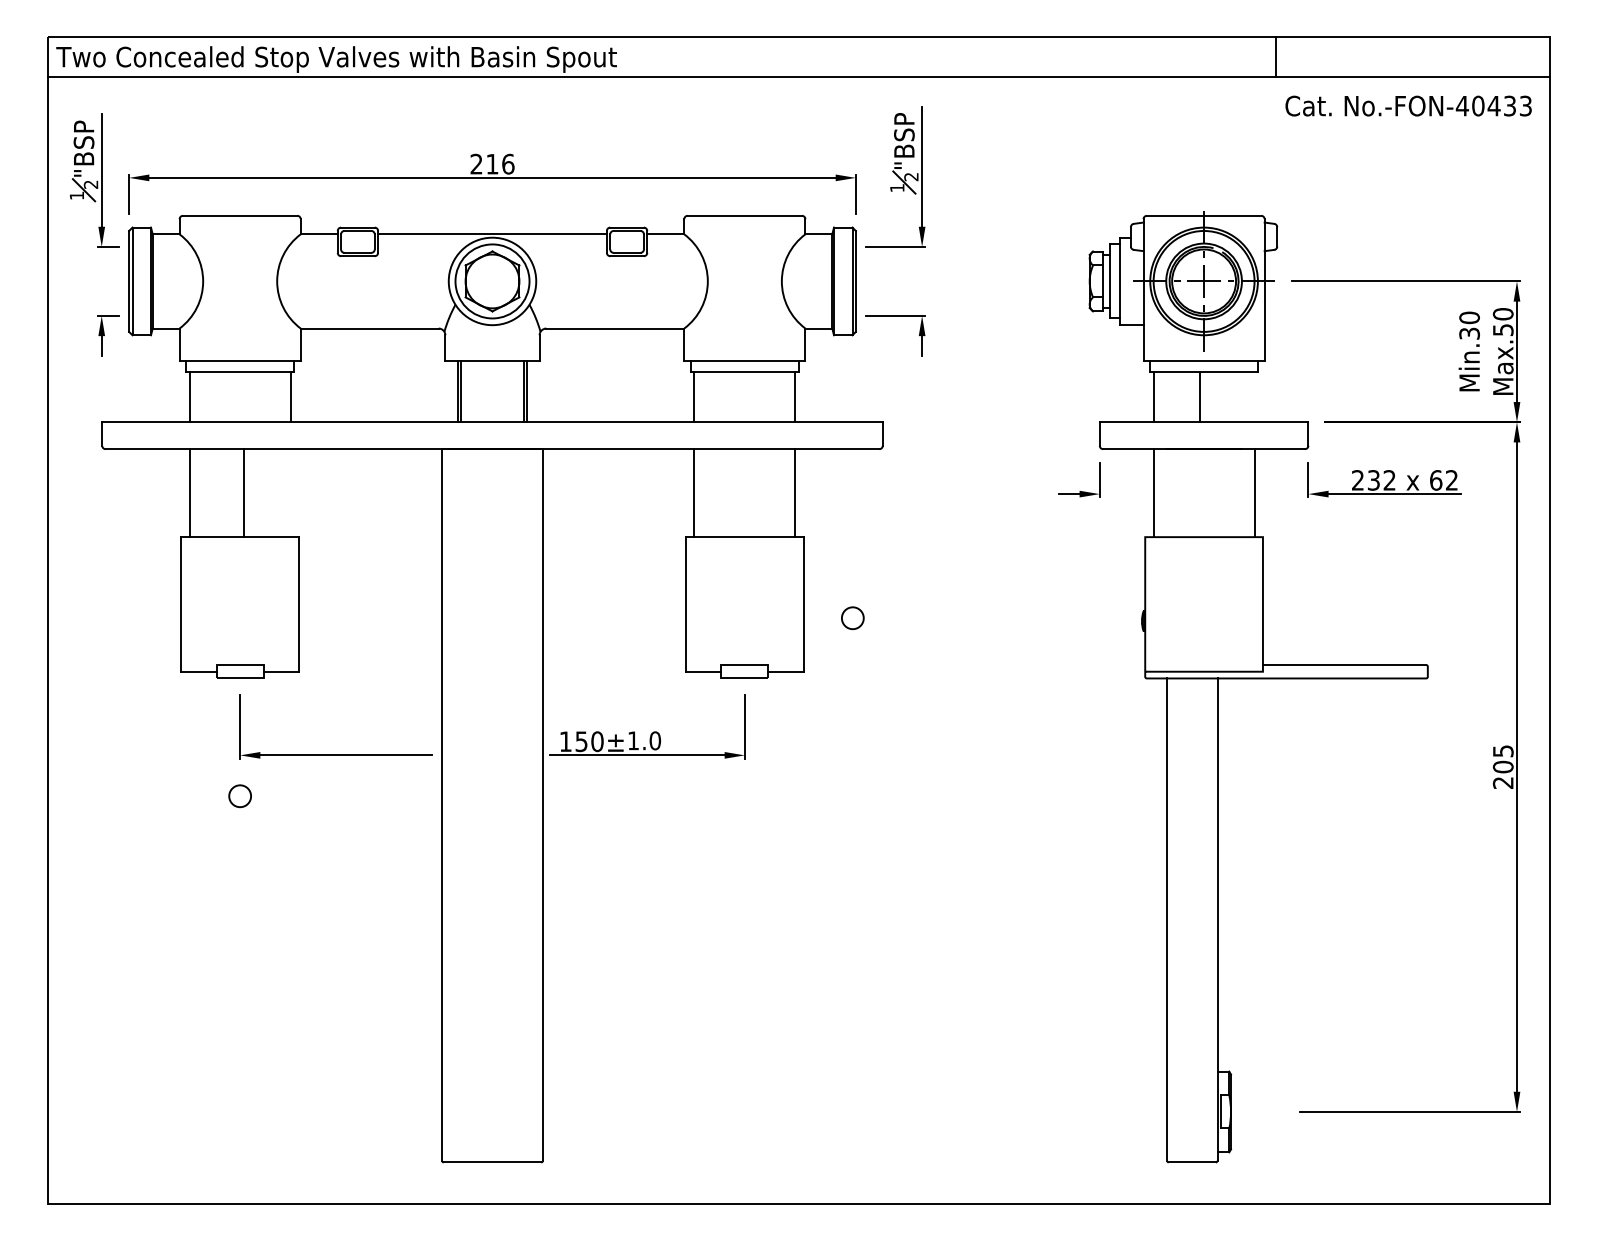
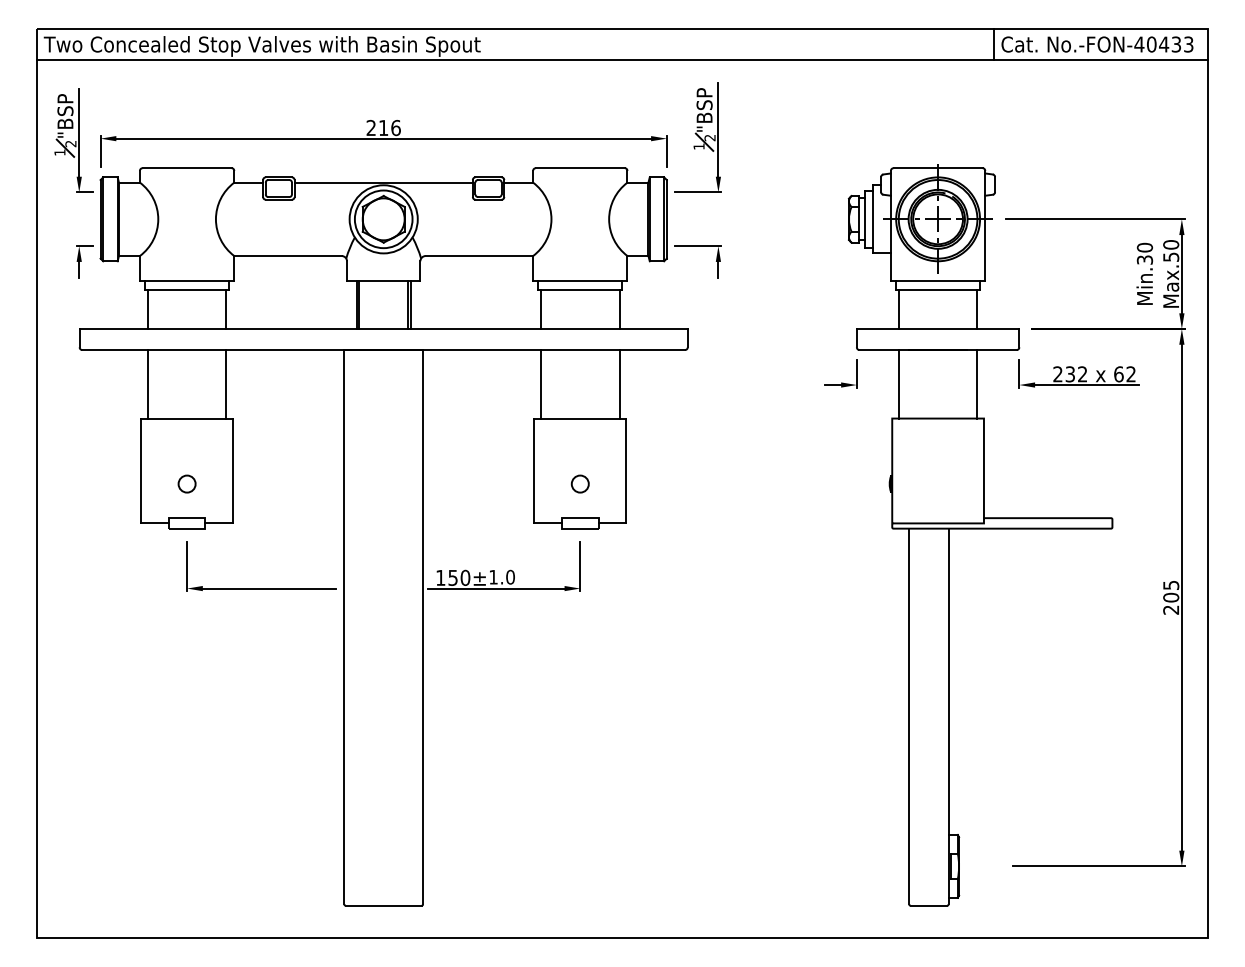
text: (1408, 105) -> (1097, 44), moved
line: (1199, 397) -> (977, 309), moved
line: (243, 493) -> (226, 384), moved
circle: (852, 618) -> (580, 484), moved
circle: (239, 796) -> (186, 484), moved

